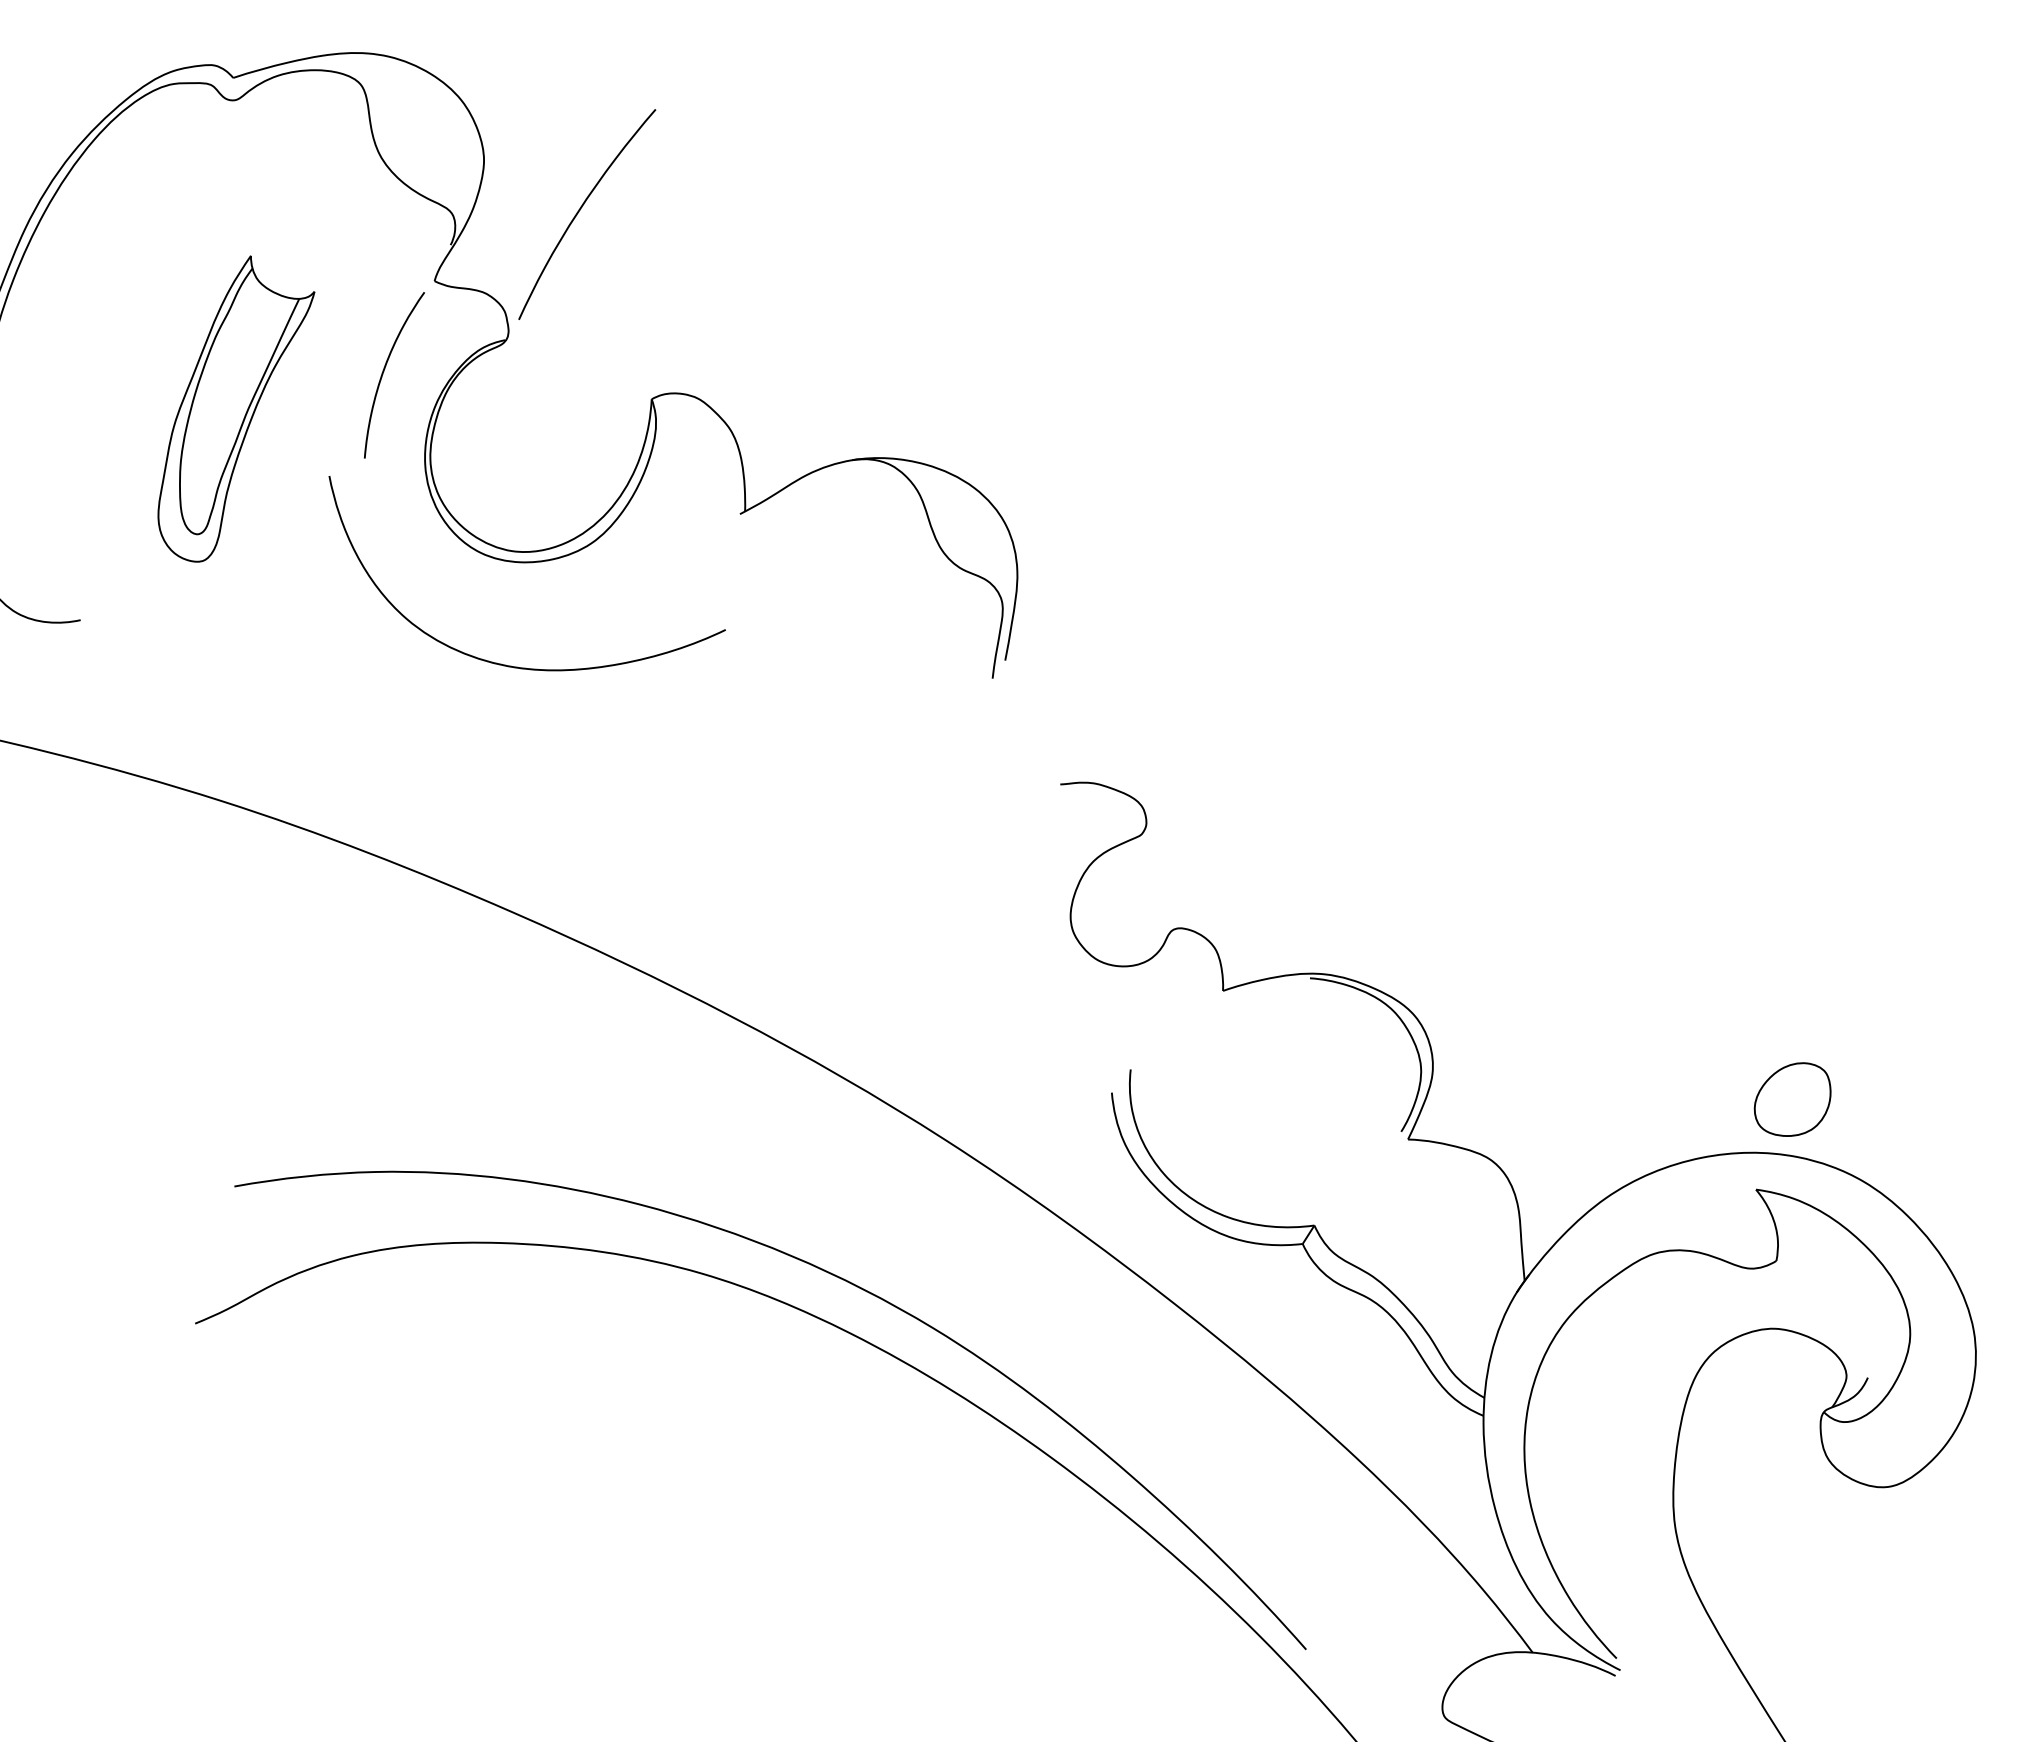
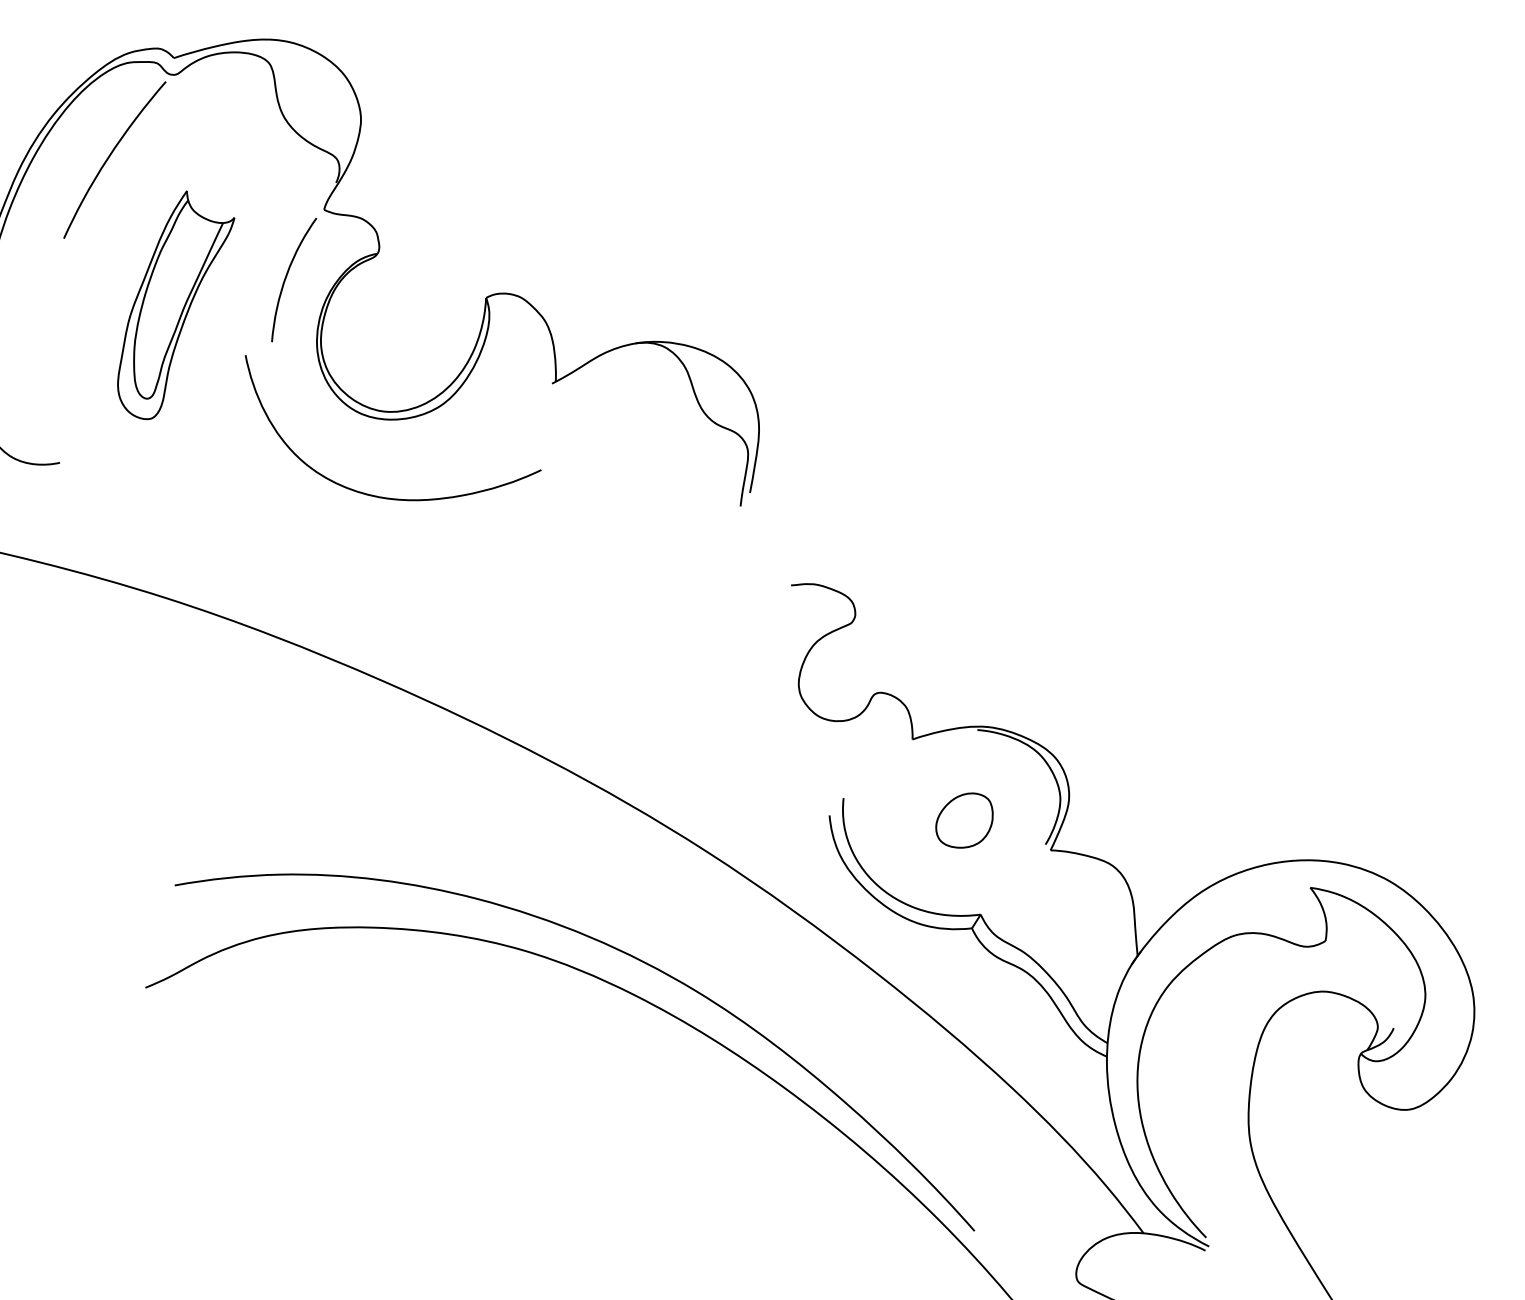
curve: (580, 210) -> (109, 157), moved
part: (1792, 1099) -> (964, 820), moved

